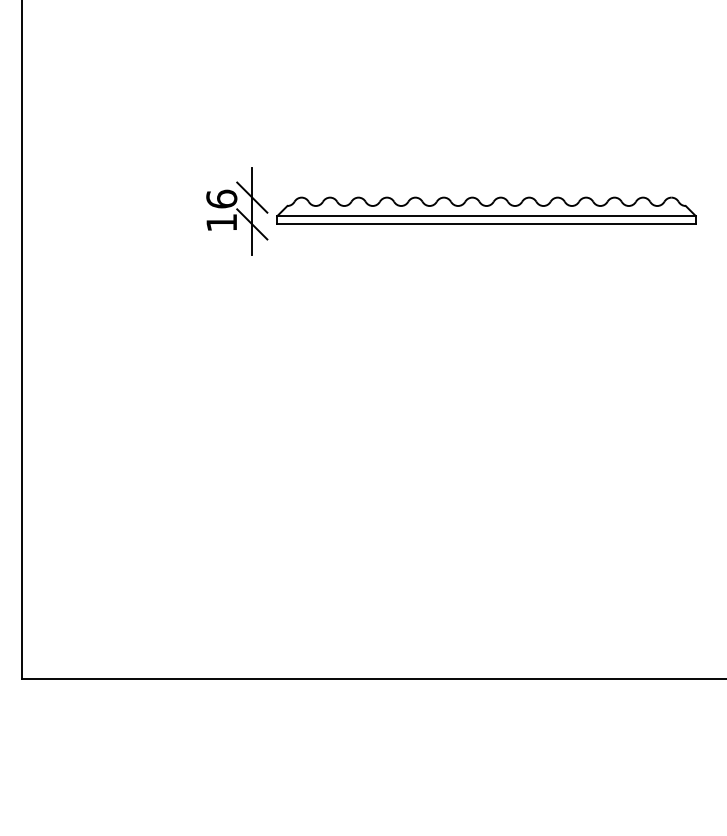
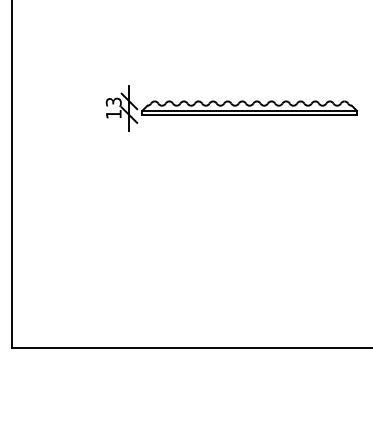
text: (221, 197) -> (113, 101), 16 -> 13

